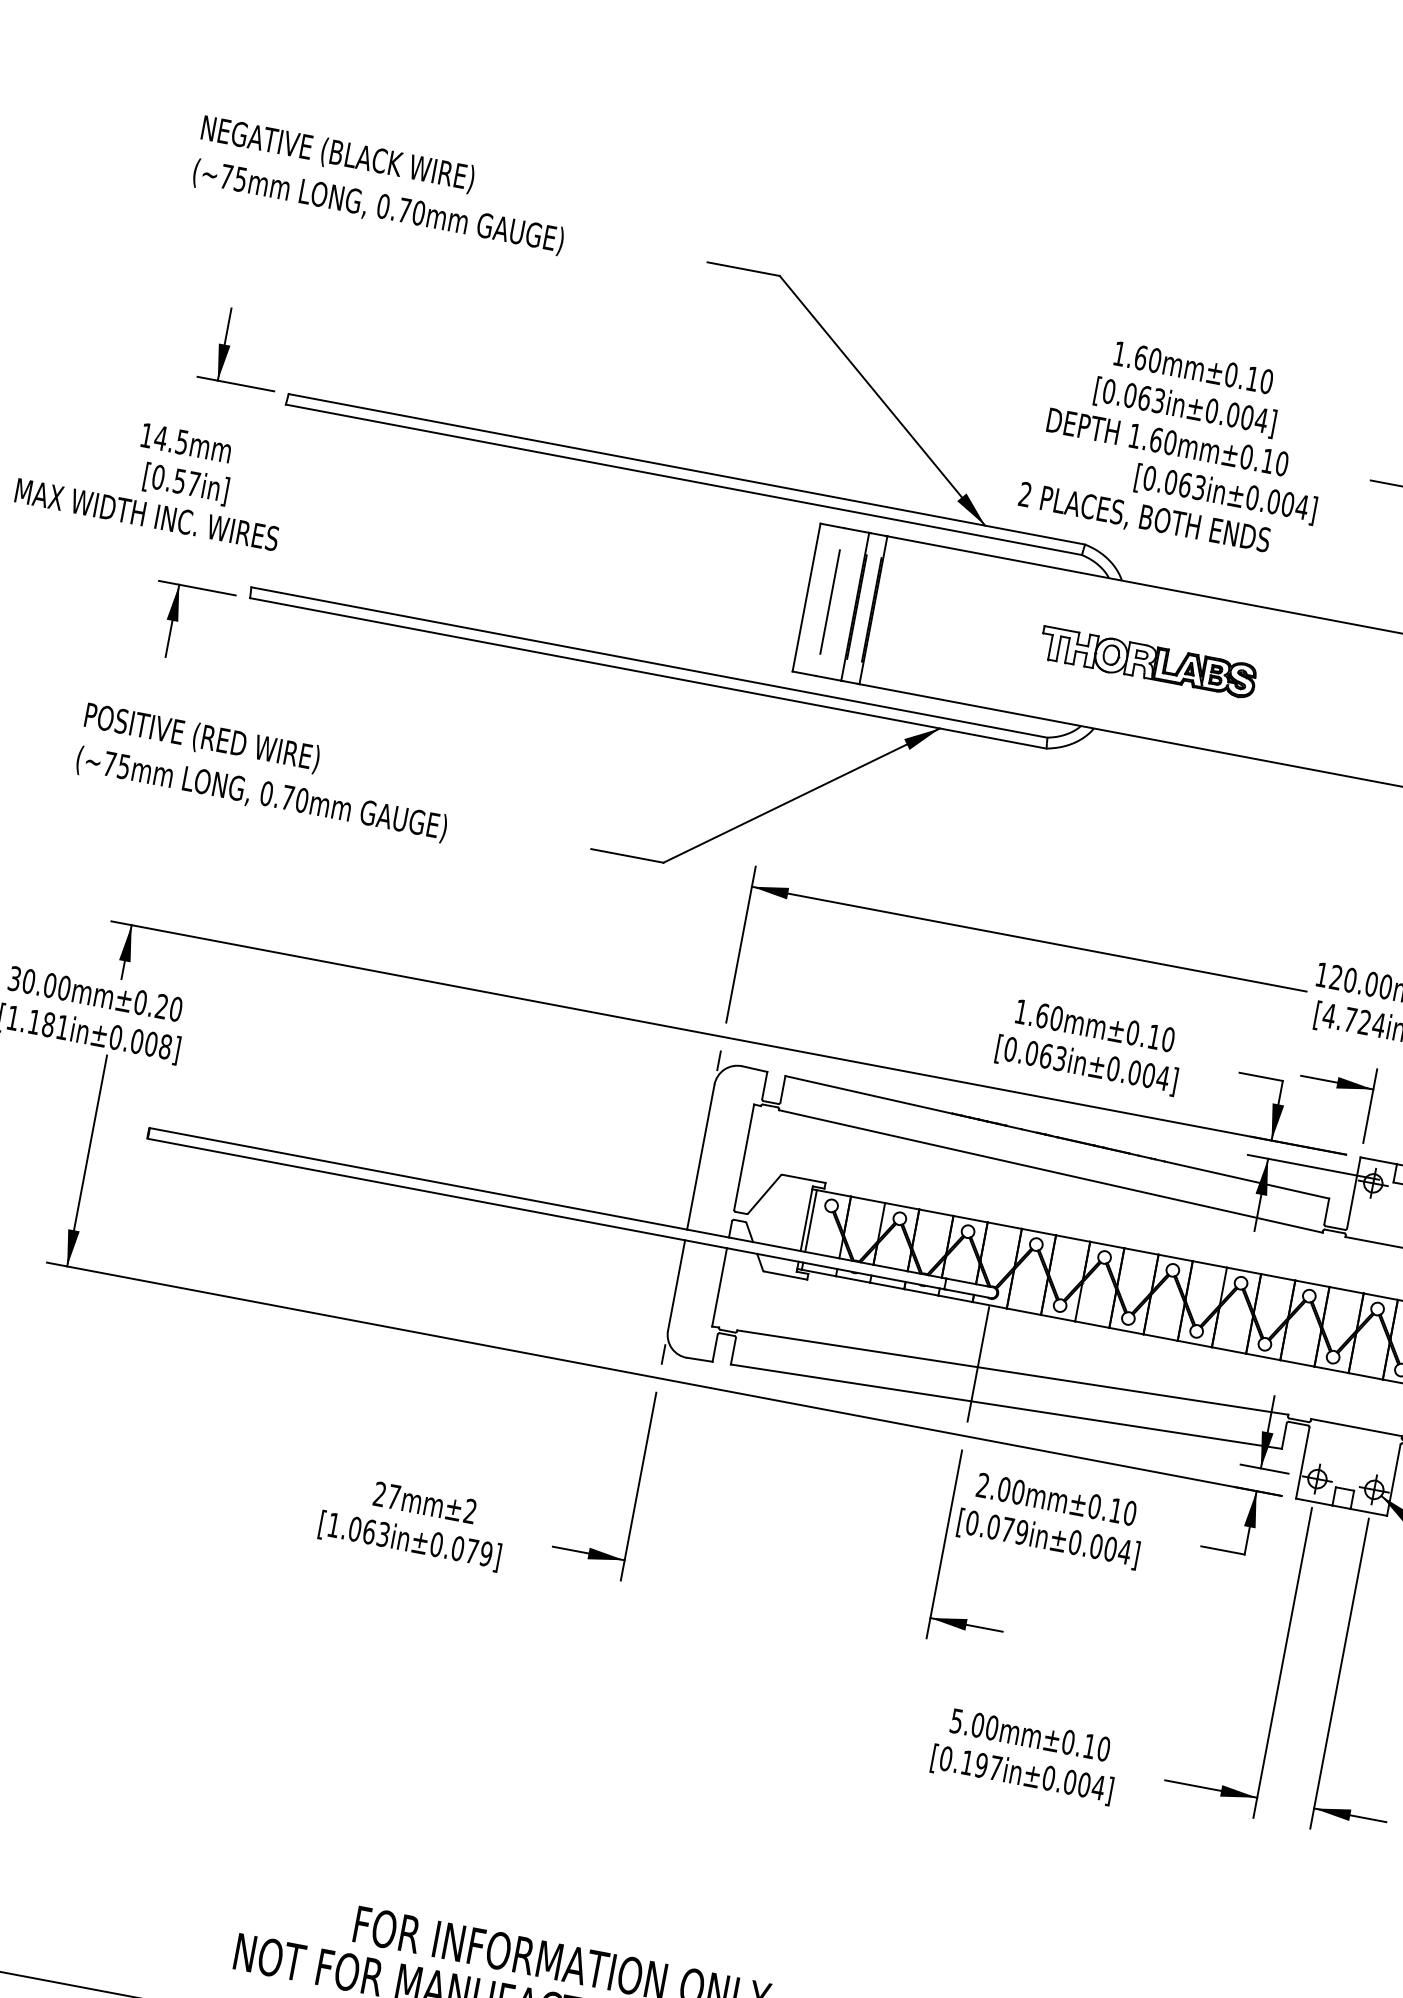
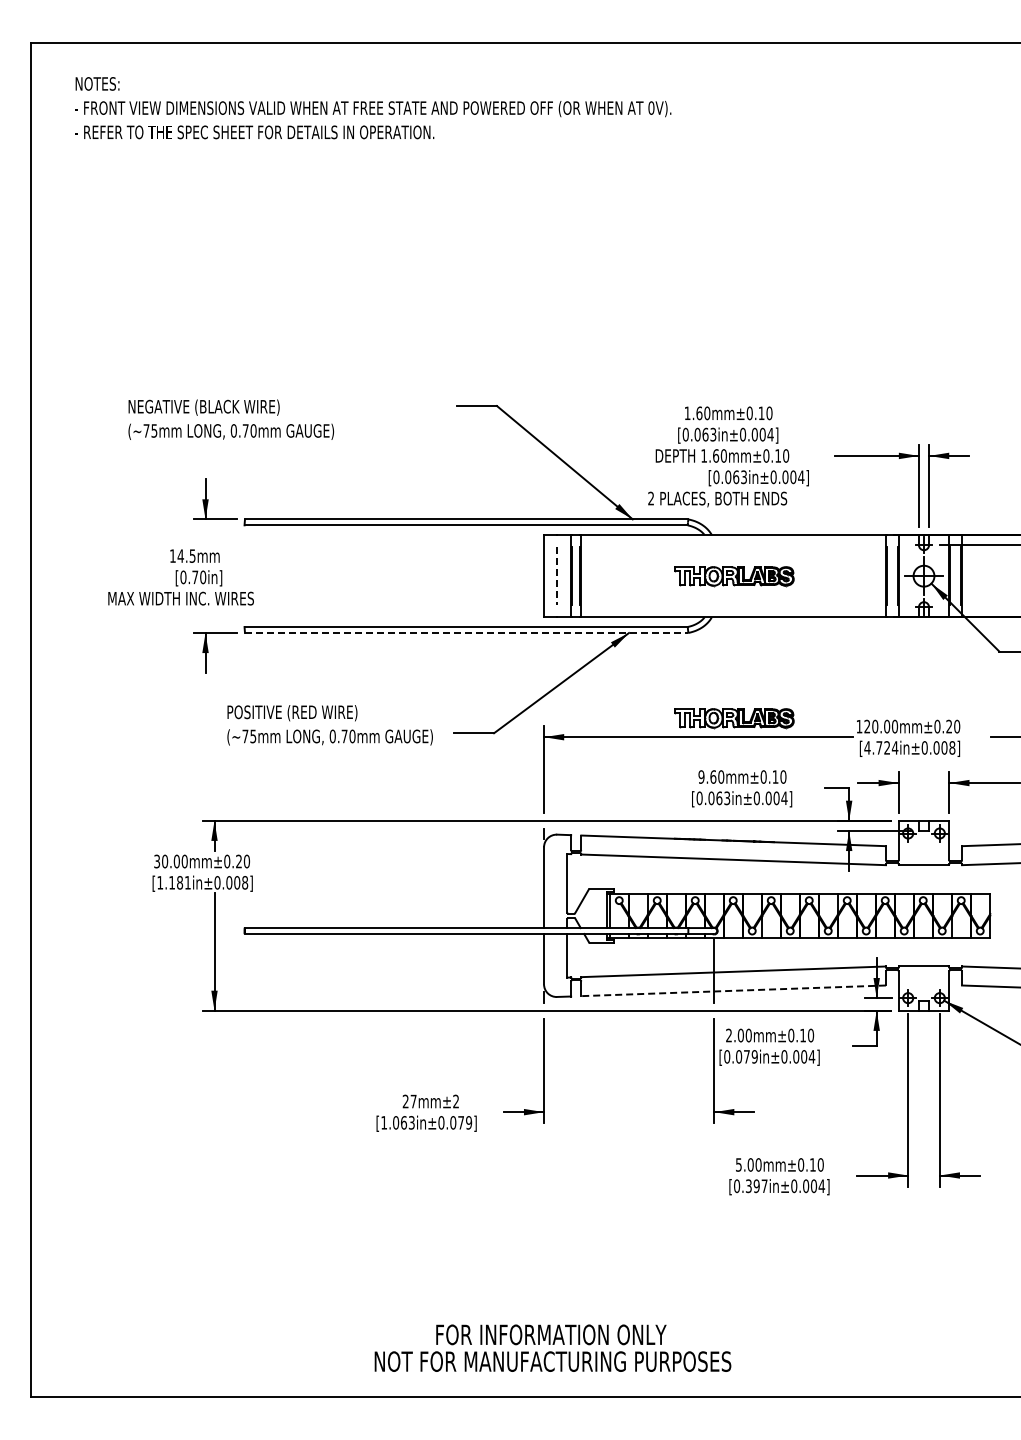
text: (381, 184) -> (230, 419), moved
text: (187, 482) -> (199, 577), [0.57in] -> [0.70in]
line: (830, 602) -> (557, 576), solid -> dashed
line: (647, 674) -> (466, 633), solid -> dashed
text: (264, 772) -> (329, 725), moved
part: (1100, 917) -> (734, 718), added
text: (1021, 1010) -> (701, 776), 1.60mm±0.10 -> 9.60mm±0.10
line: (1006, 1406) -> (733, 990), solid -> dashed
text: (966, 1763) -> (748, 1186), [0.197in±0.004] -> [0.397in±0.004]

